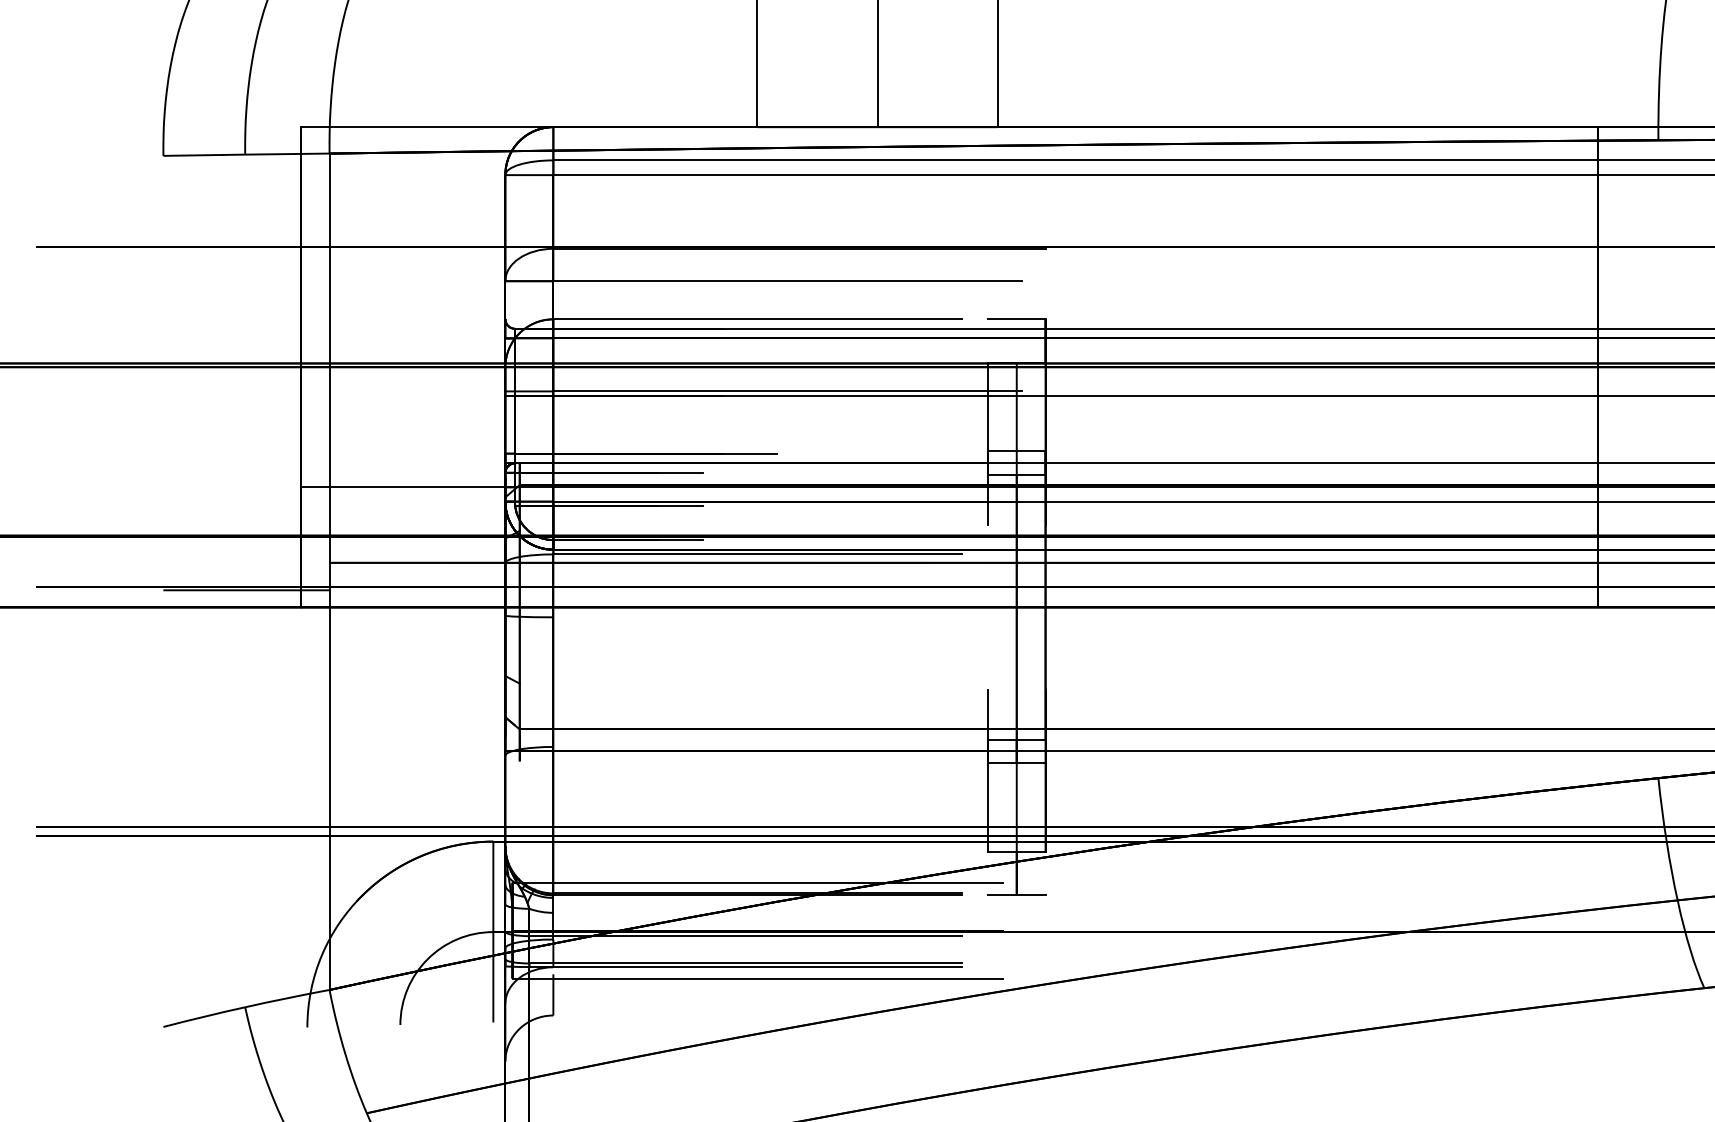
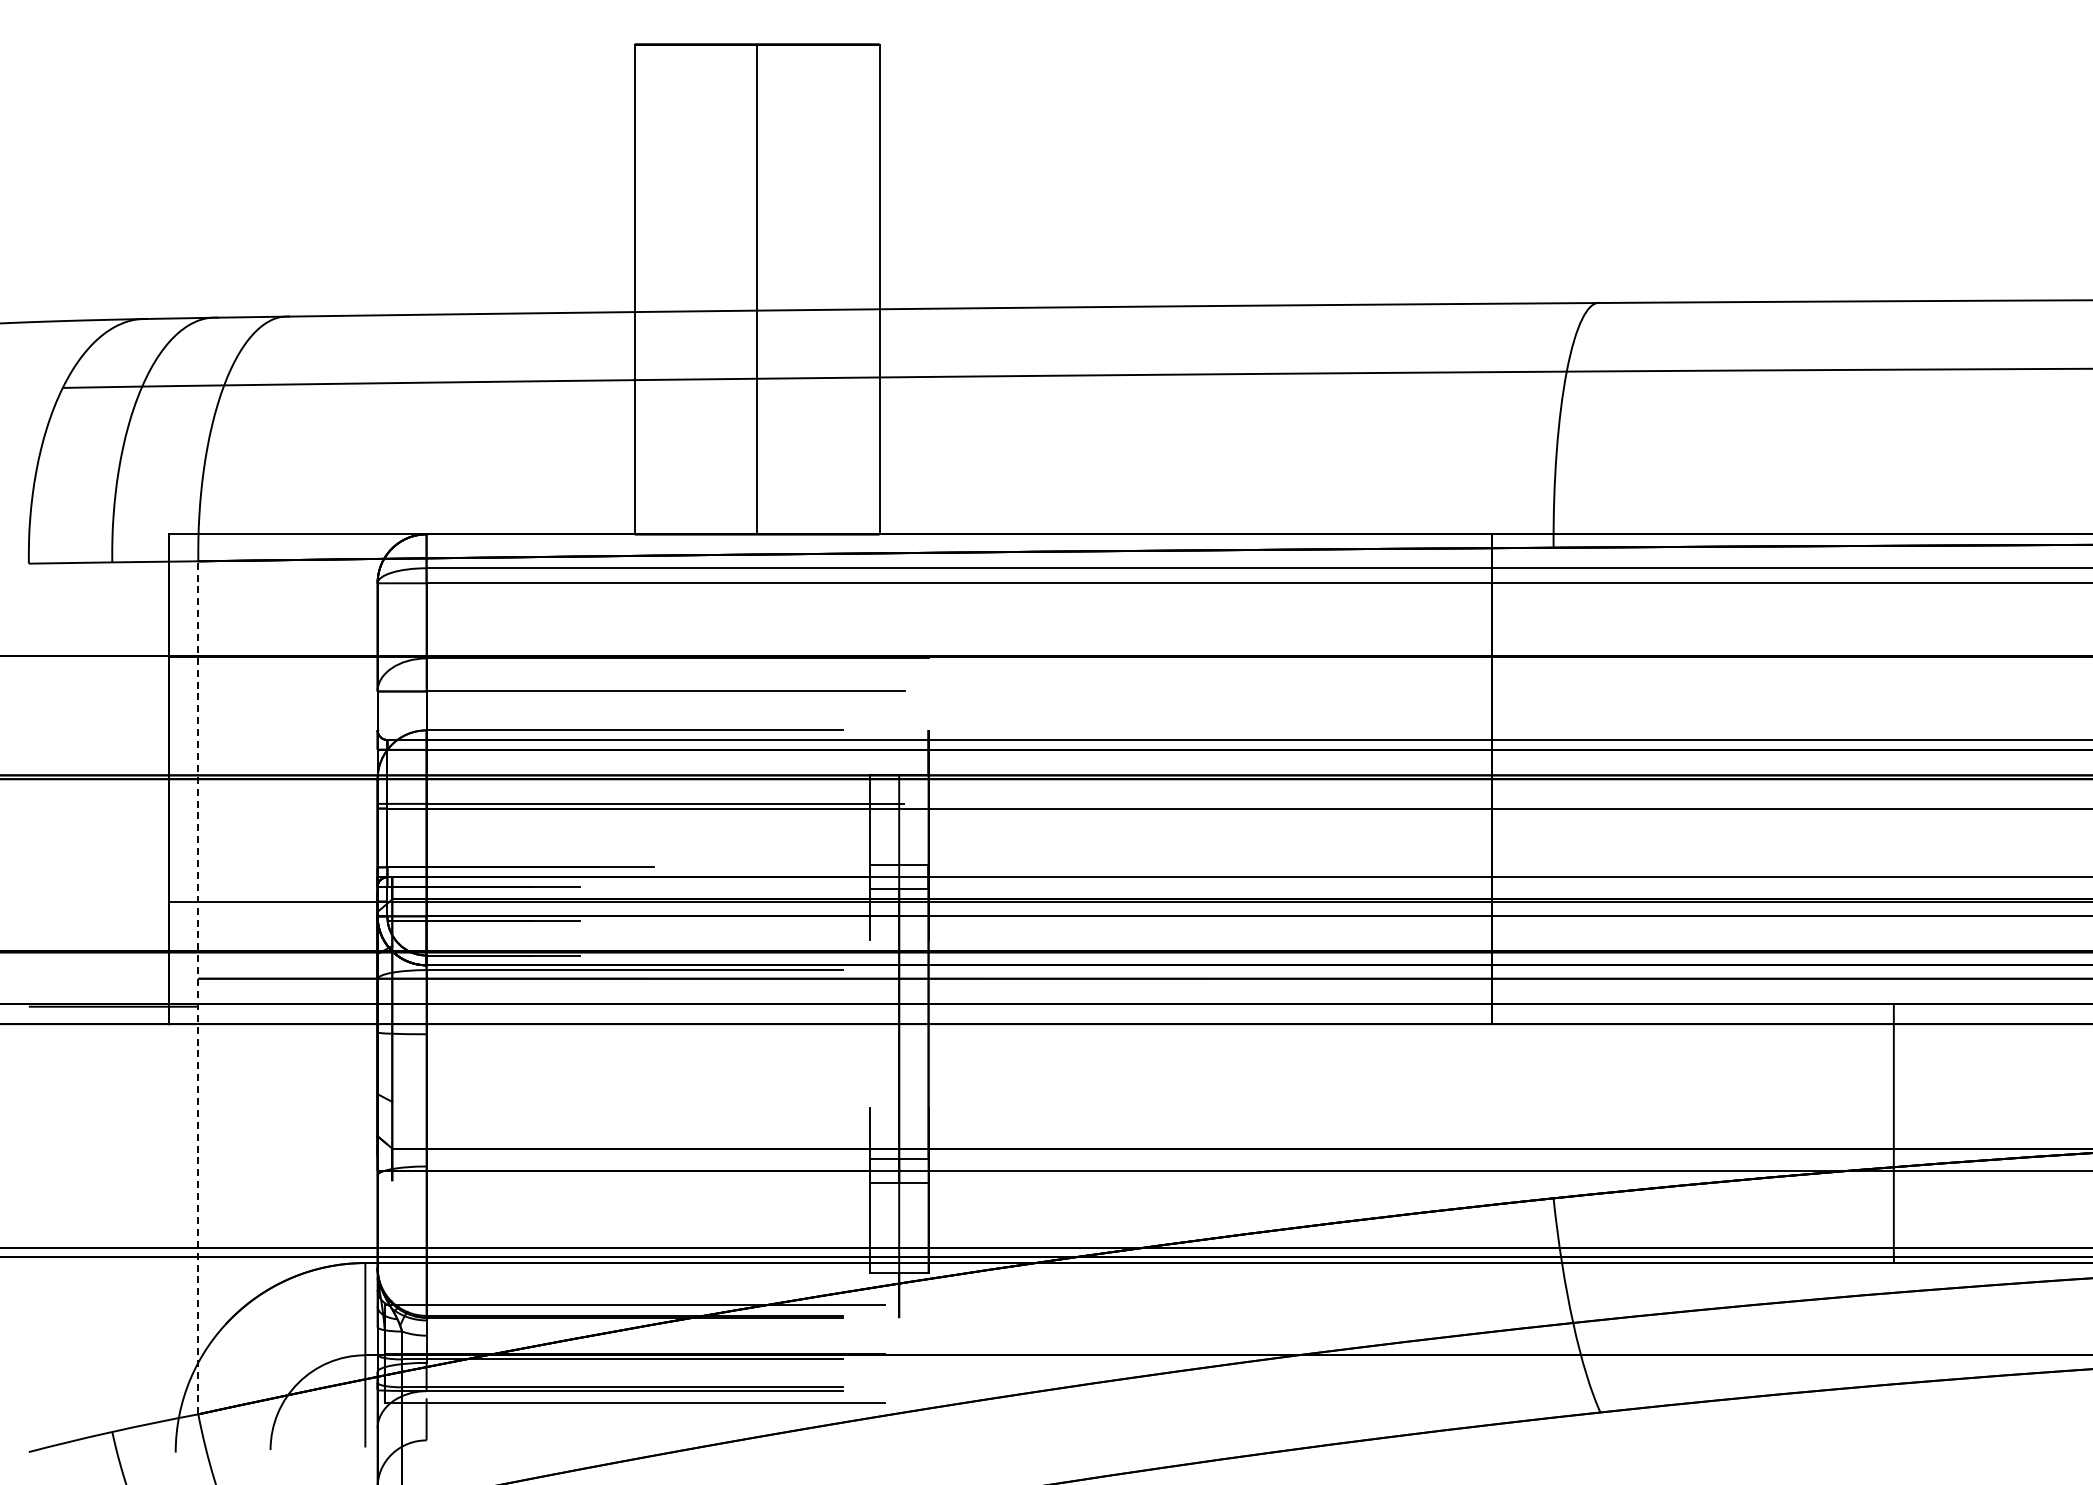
line: (1016, 319) -> (898, 730), removed
line: (329, 571) -> (198, 987), solid -> dashed
line: (1016, 895) -> (898, 1317), removed

